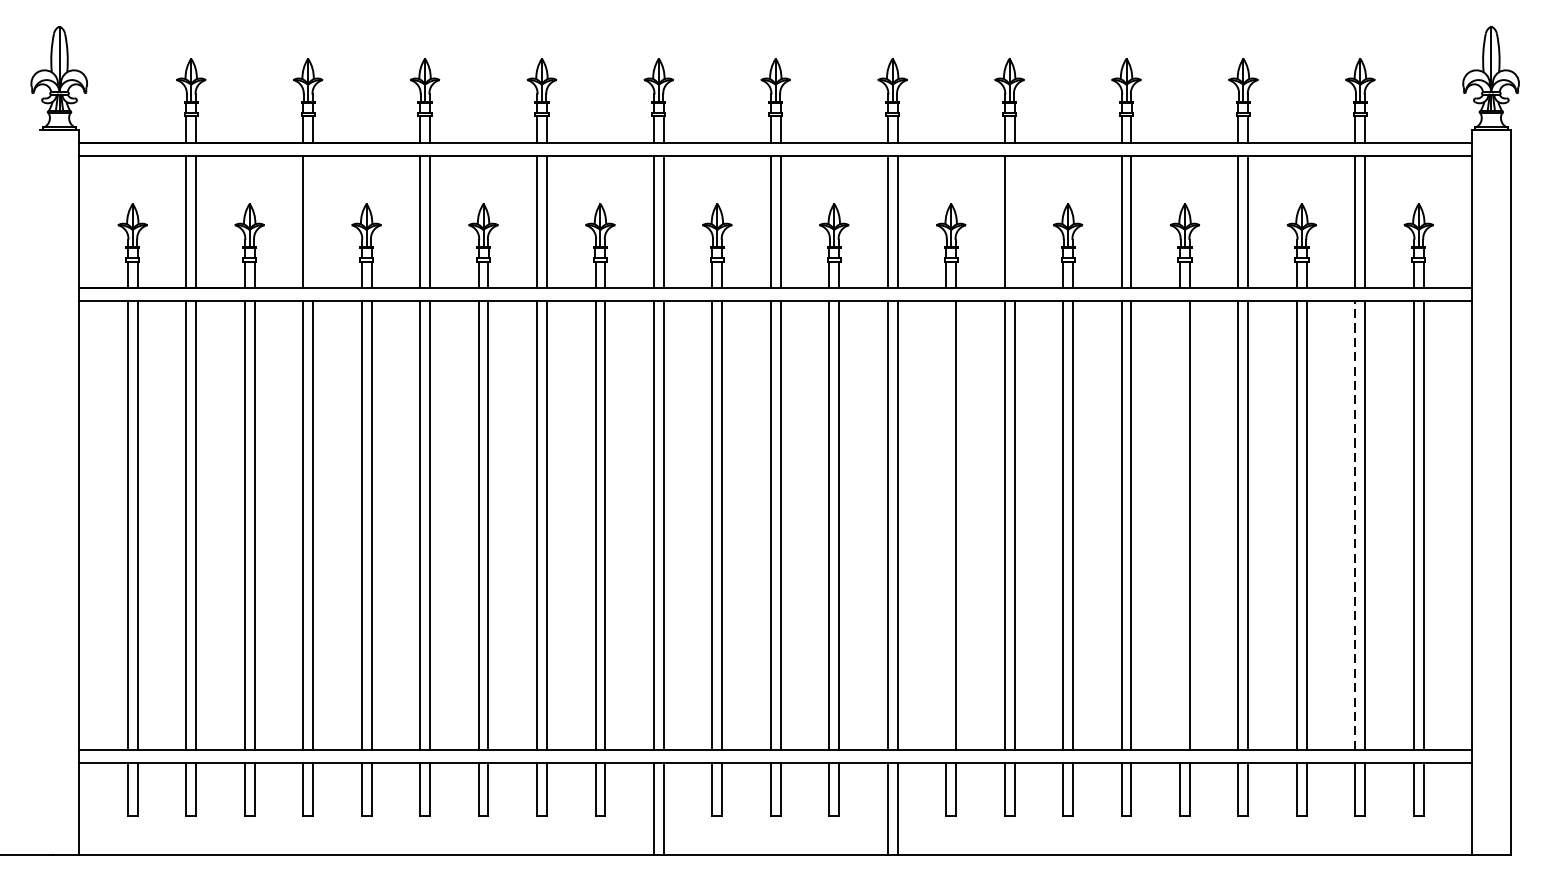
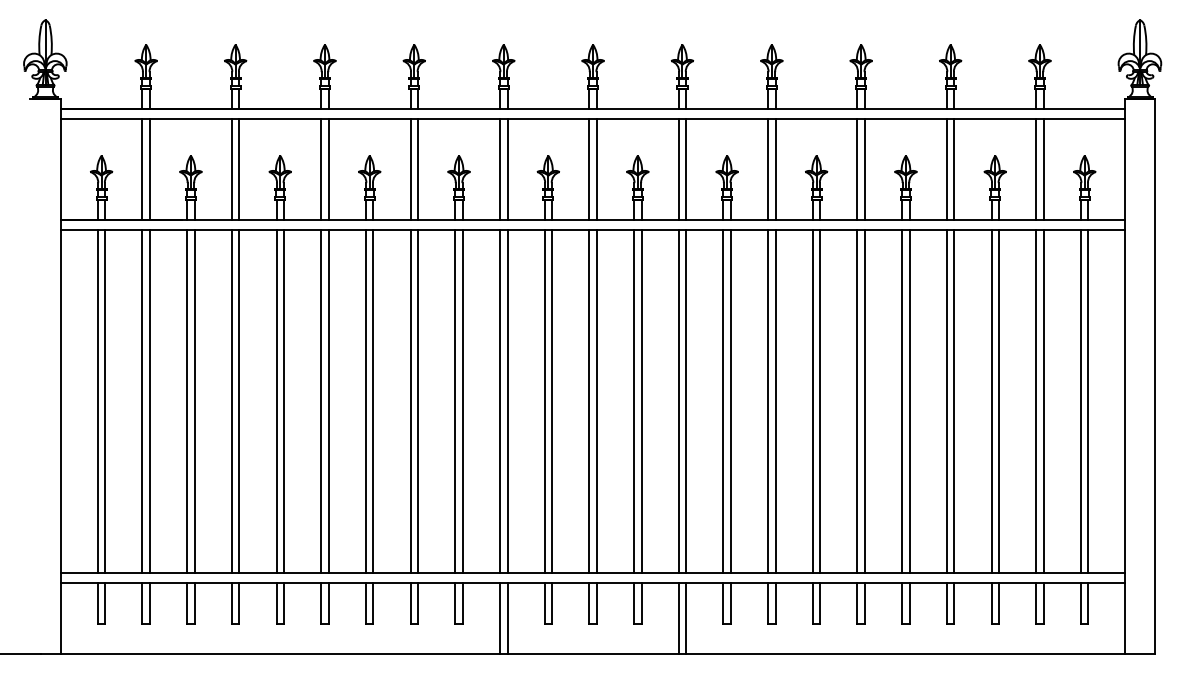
line: (313, 221) -> (239, 169), added
line: (1014, 221) -> (775, 169), added
line: (946, 525) -> (723, 401), added
line: (1180, 525) -> (902, 401), added
line: (1355, 525) -> (1036, 401), dashed -> solid

